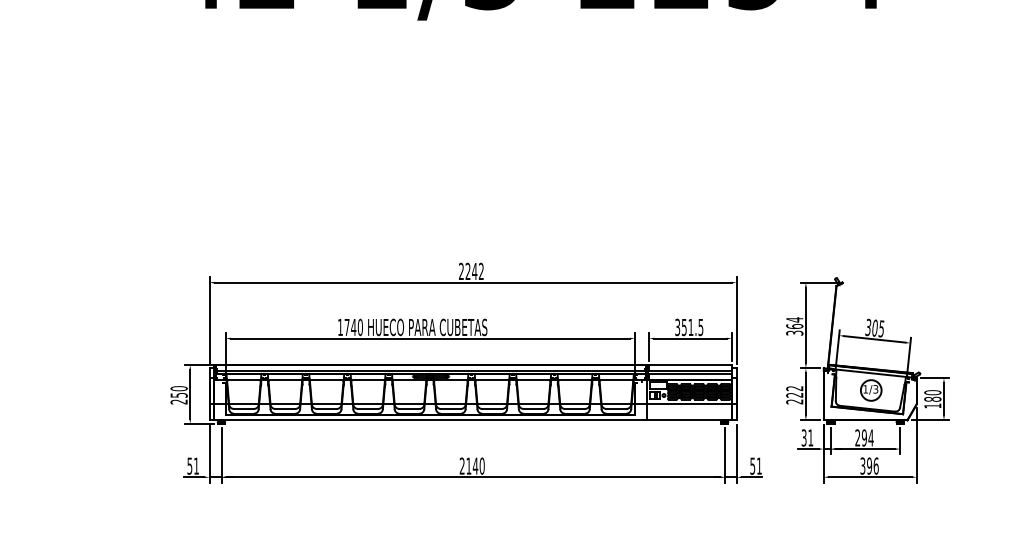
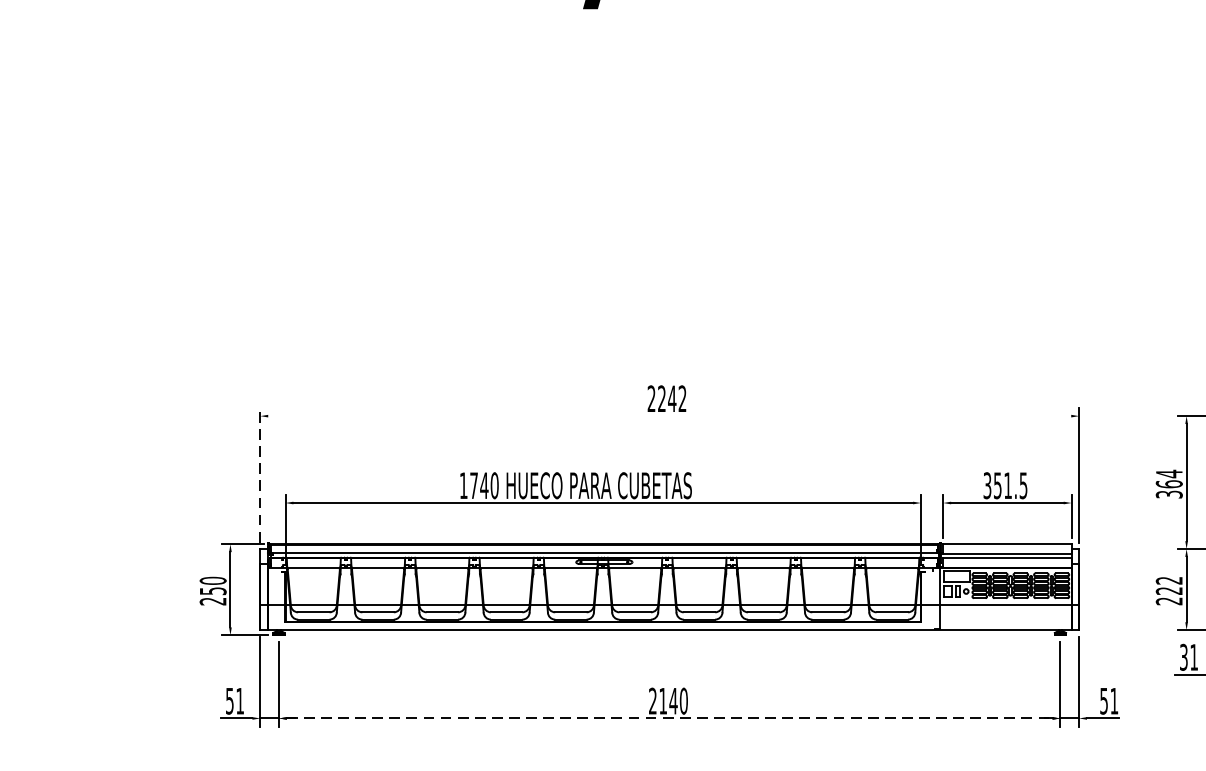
line: (472, 282) -> (668, 415), removed
line: (209, 320) -> (260, 474), solid -> dashed
line: (473, 477) -> (670, 718), solid -> dashed

